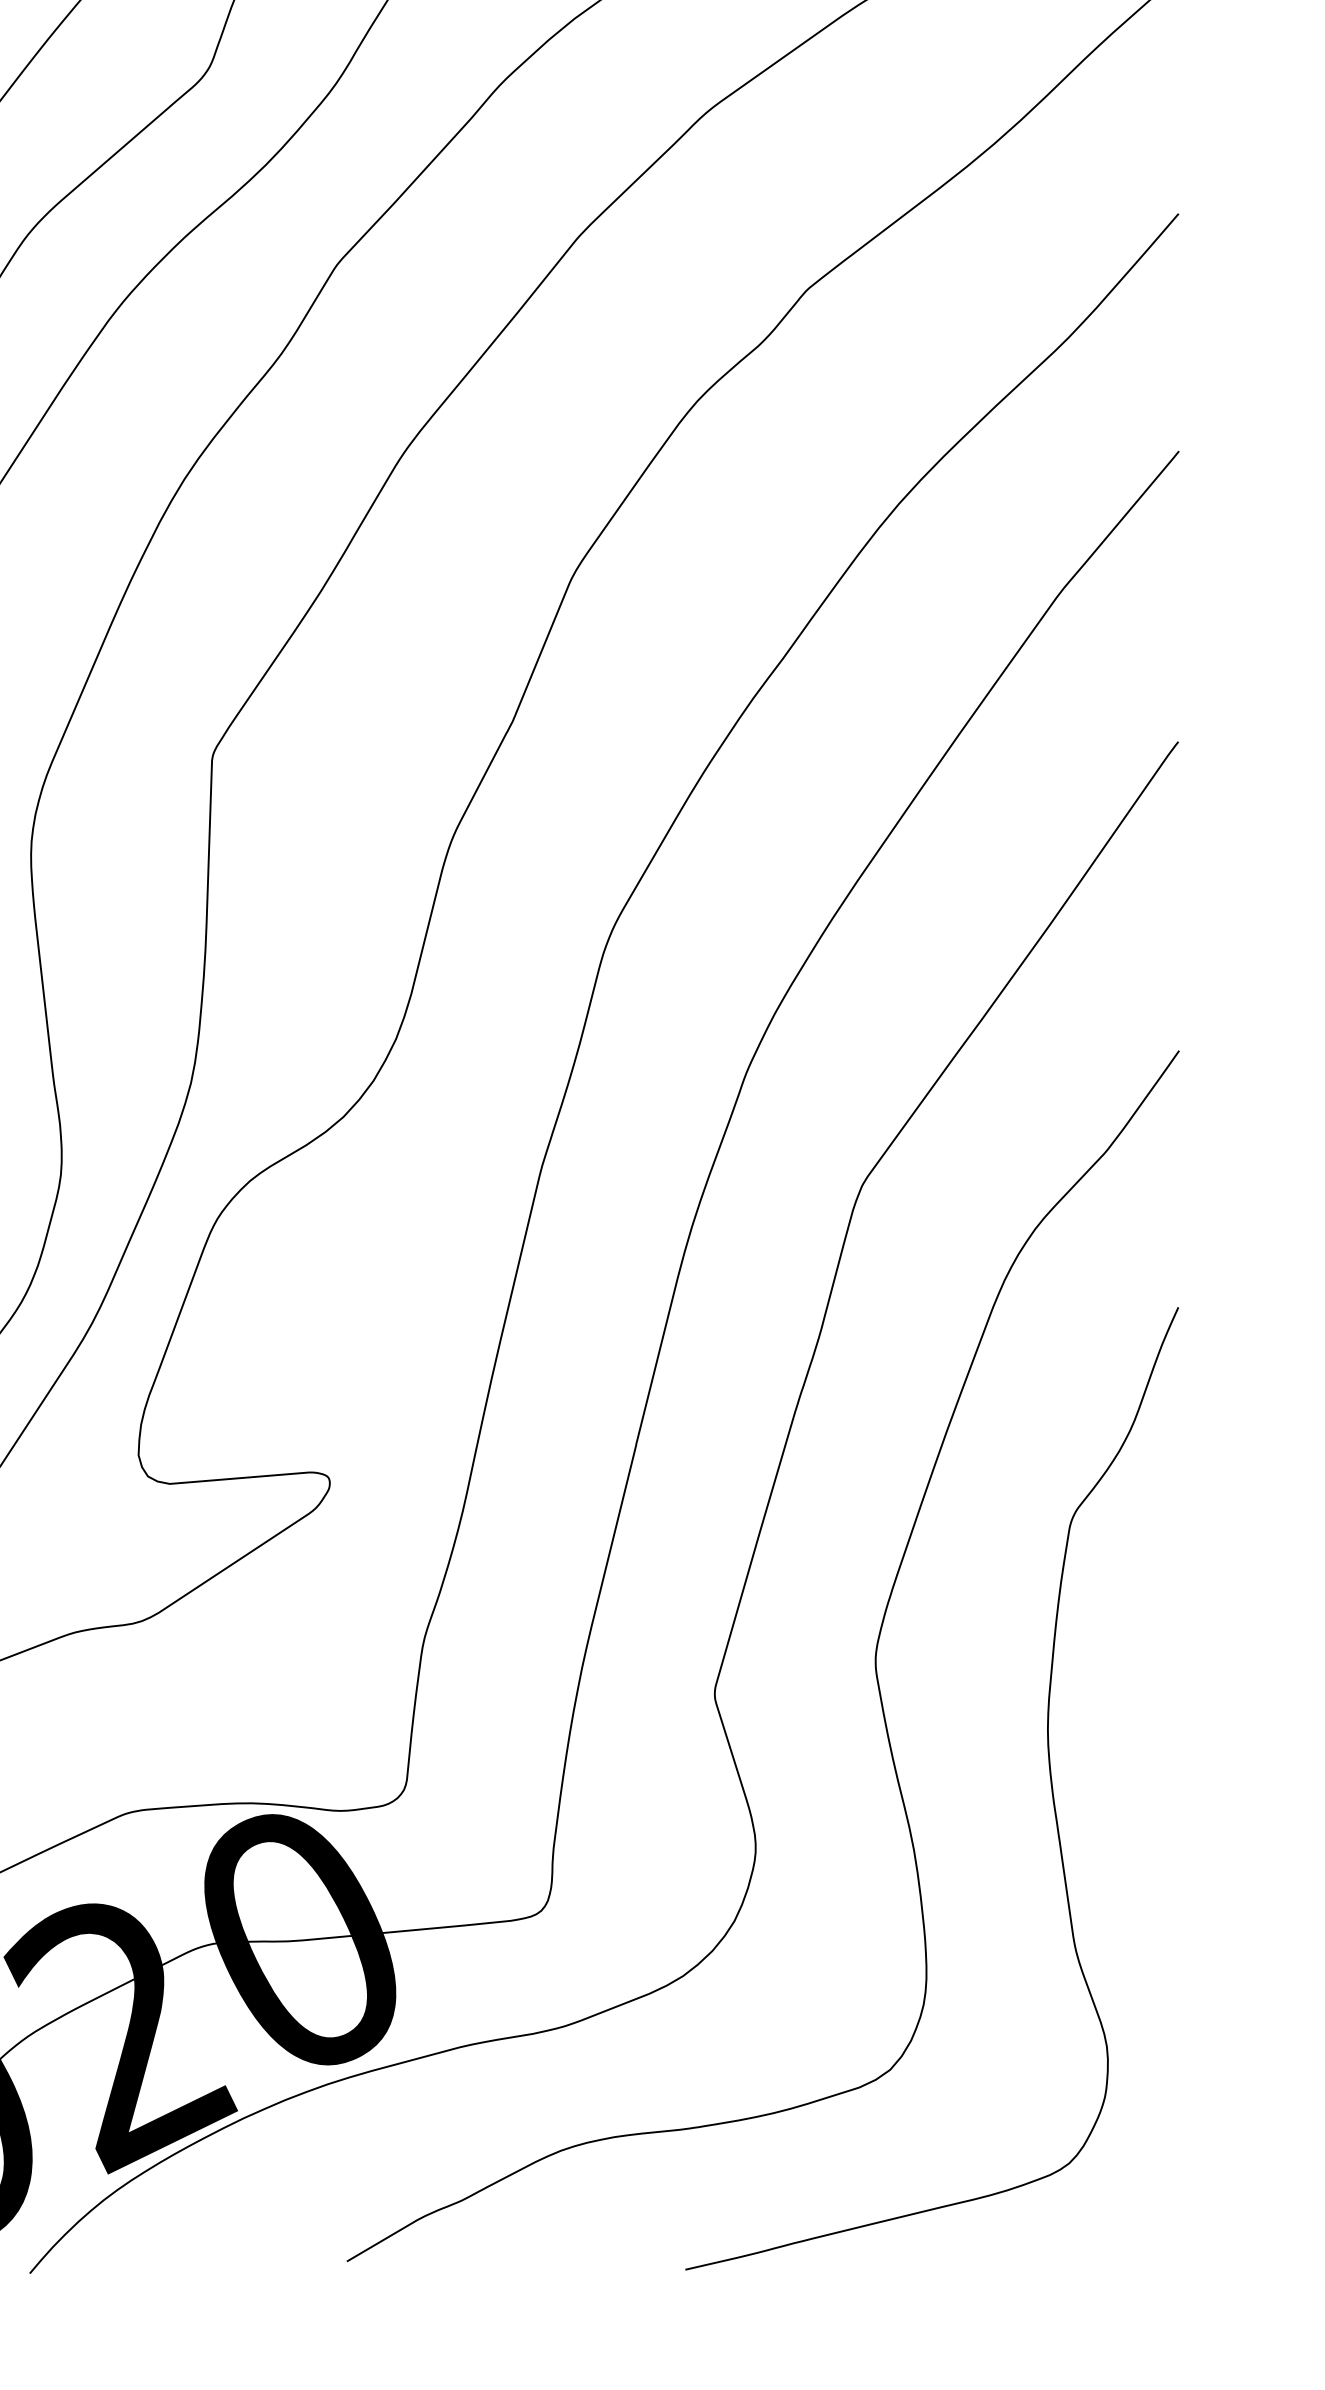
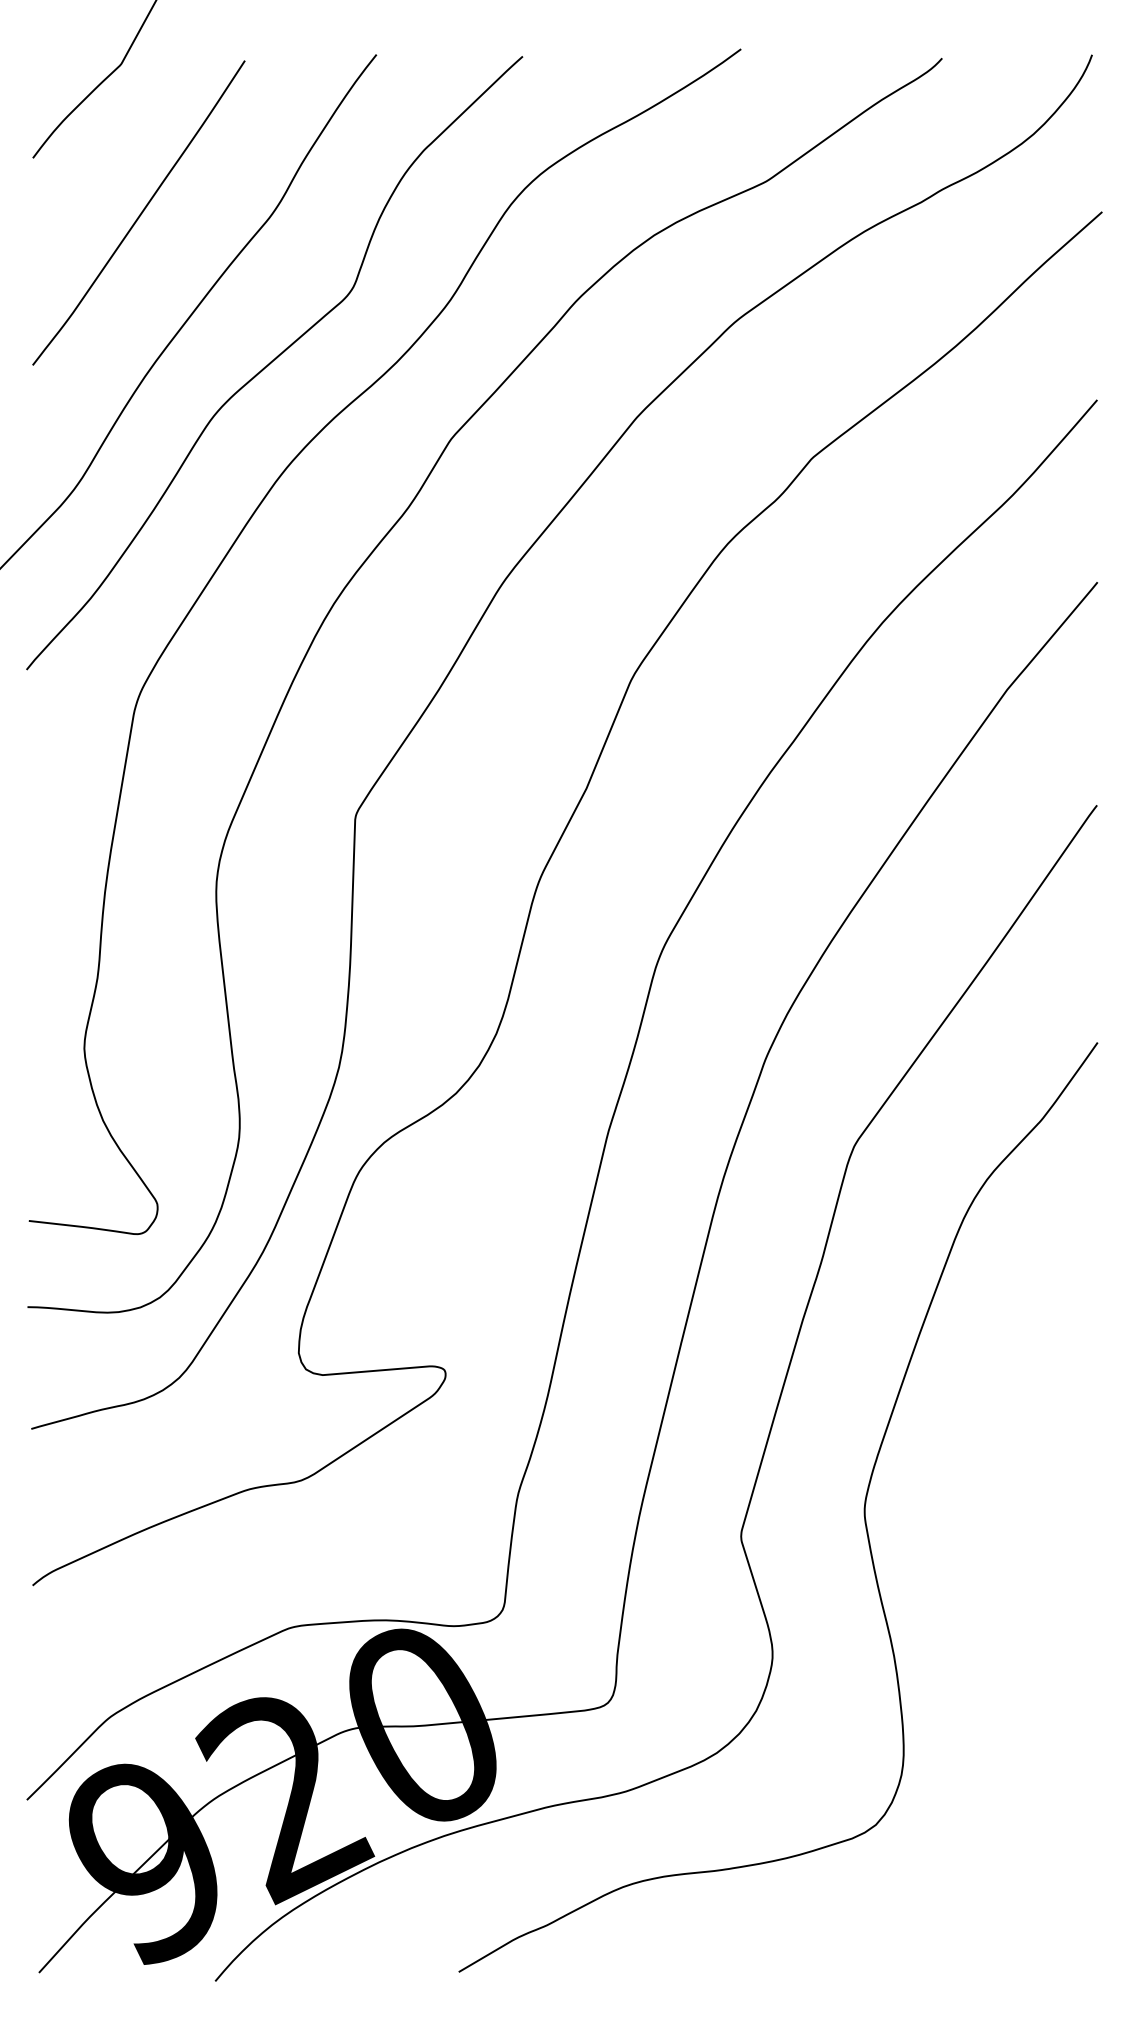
curve: (1048, 1772) -> (997, 1596), removed

